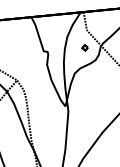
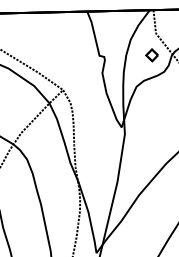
part: (84, 47) -> (151, 55), size x1.67

